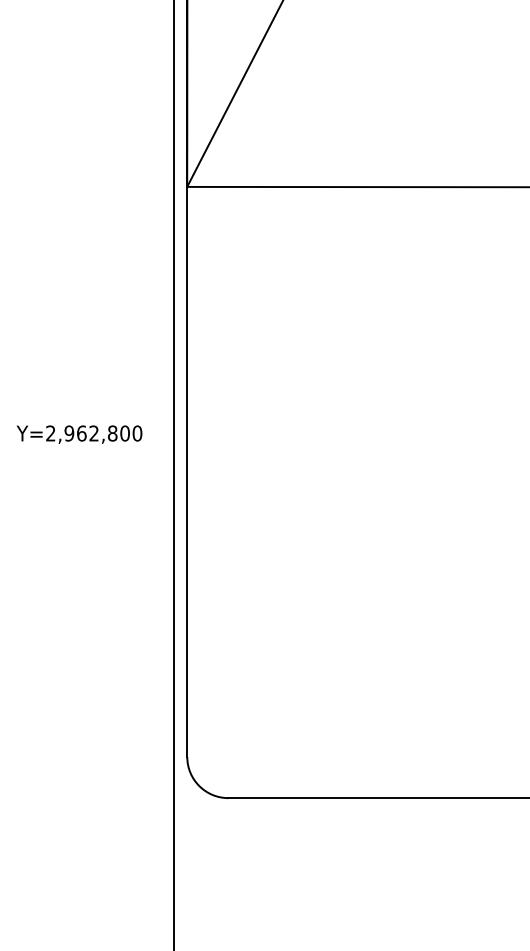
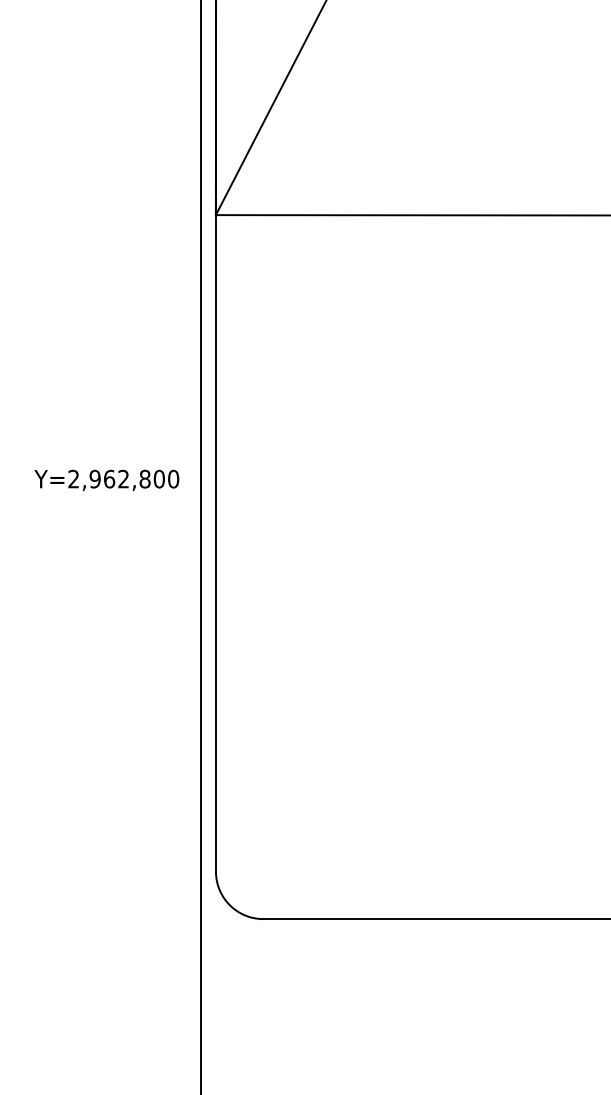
text: (79, 434) -> (106, 480), moved

